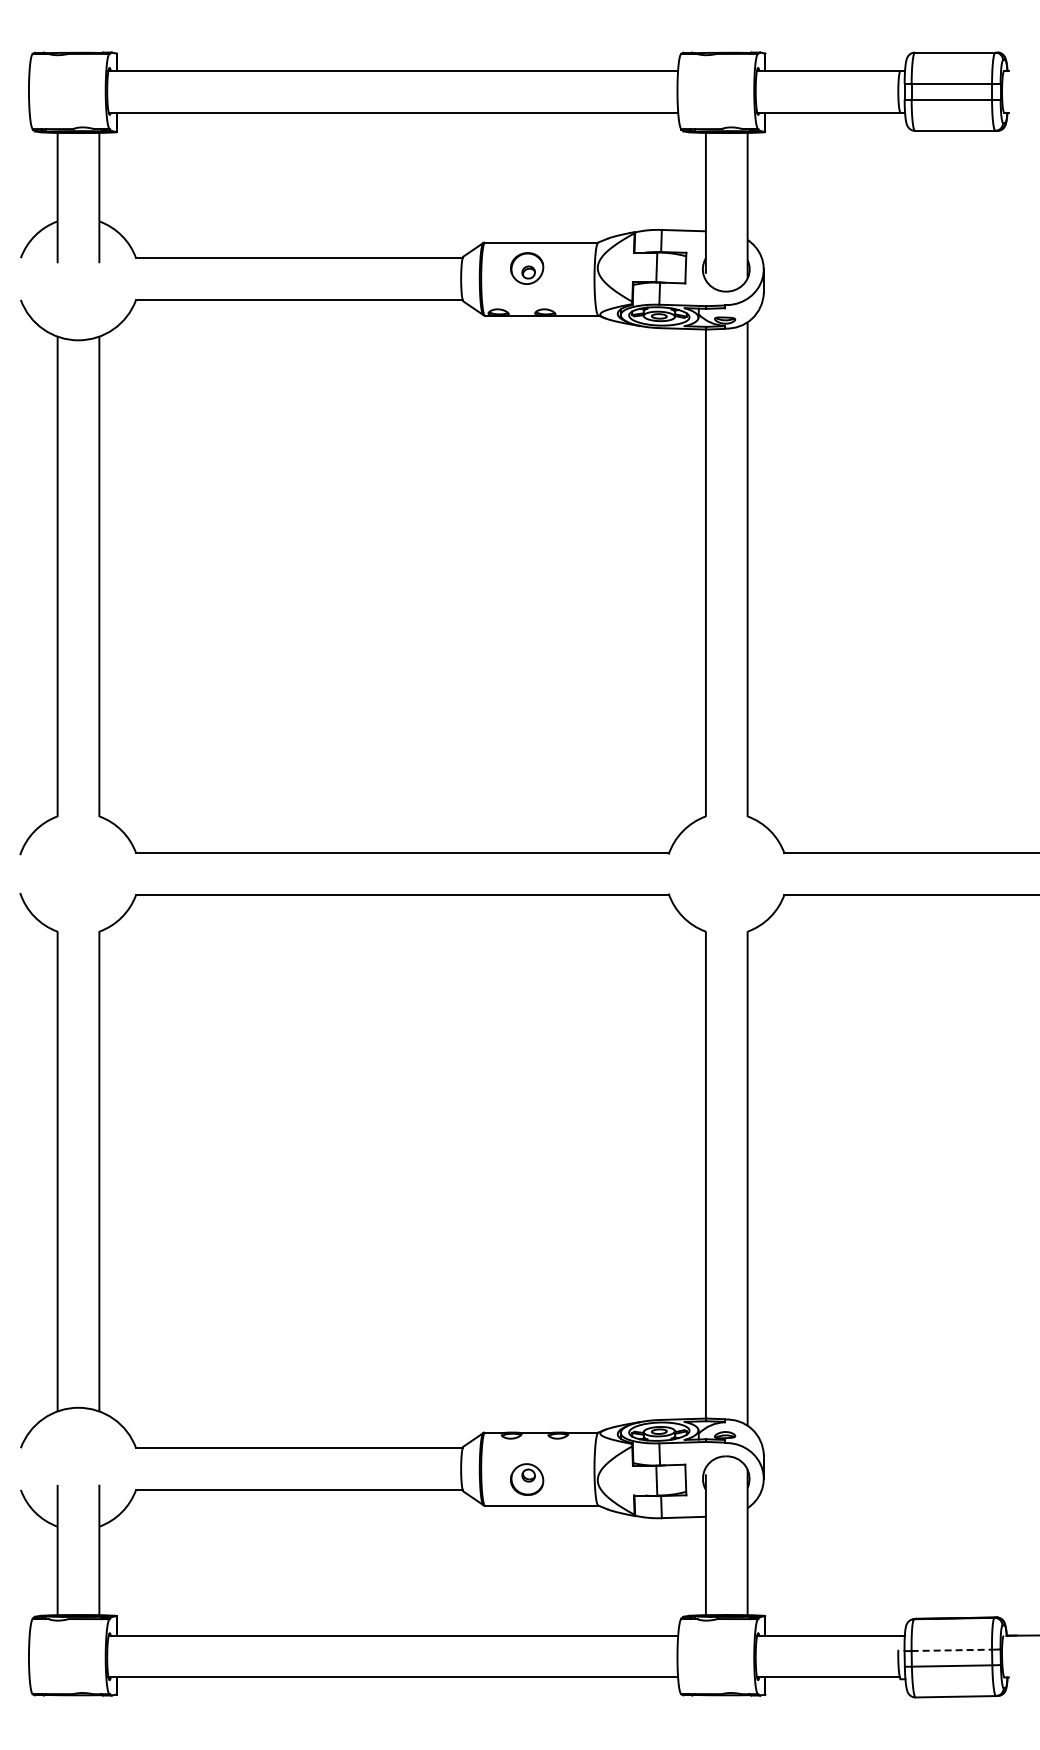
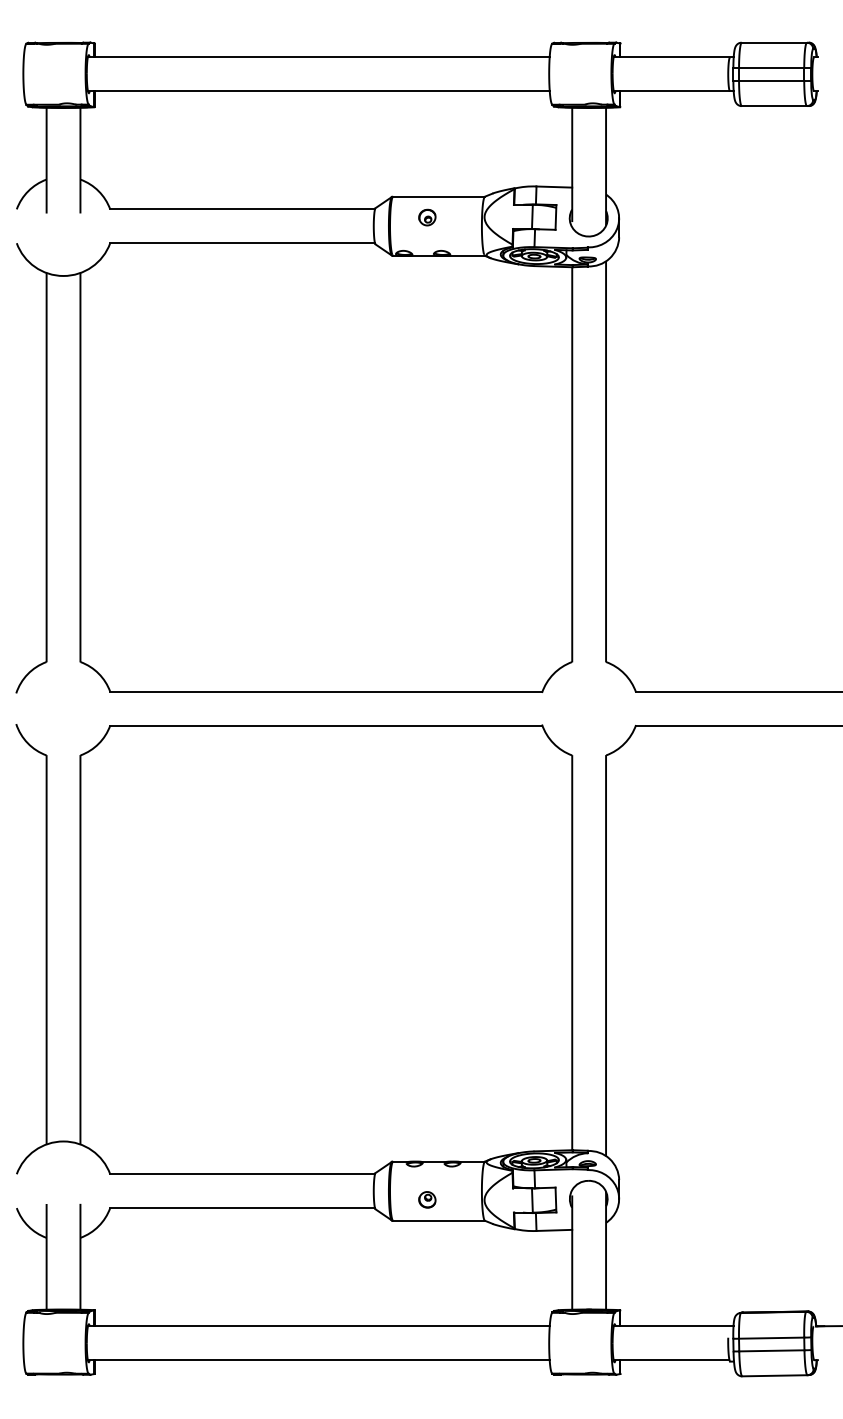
part: (527, 267) -> (427, 216), size x0.62
part: (527, 1479) -> (427, 1199), size x0.62
line: (952, 1650) -> (772, 1338), dashed -> solid

